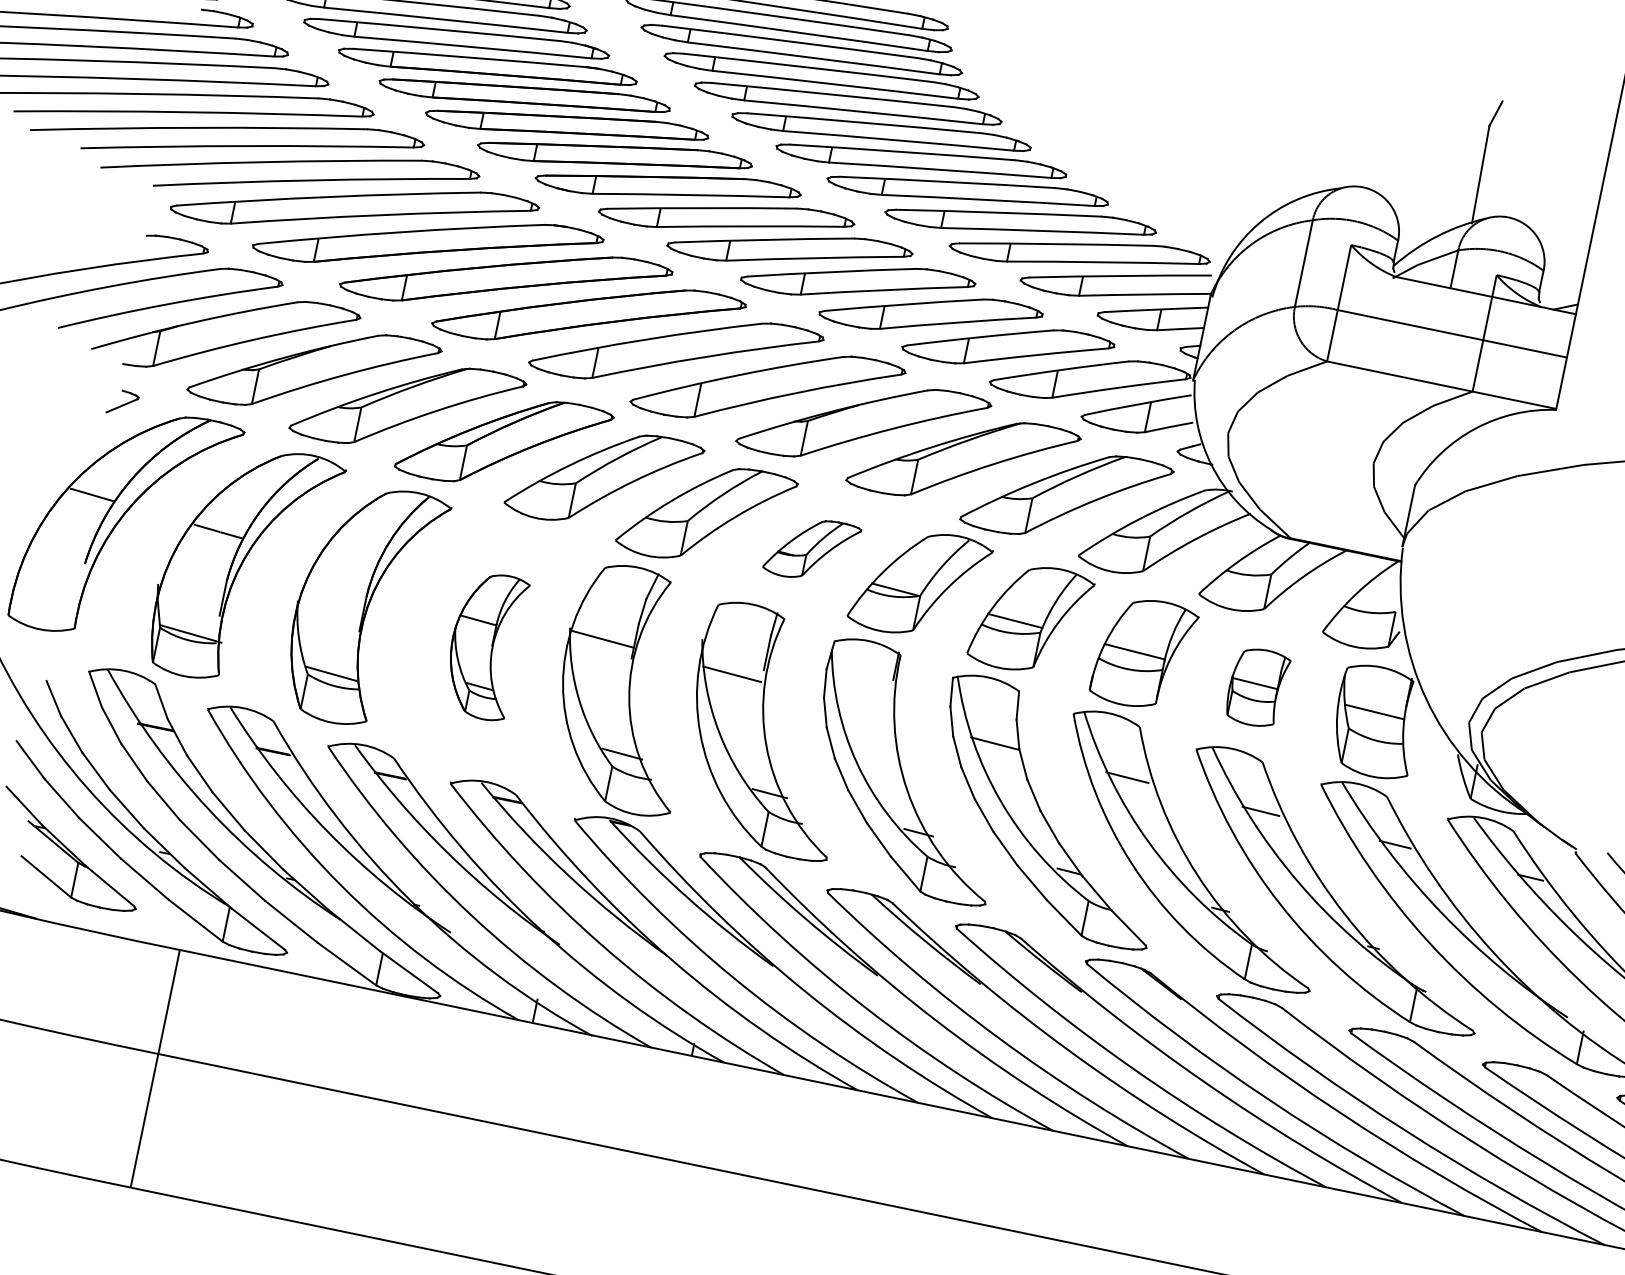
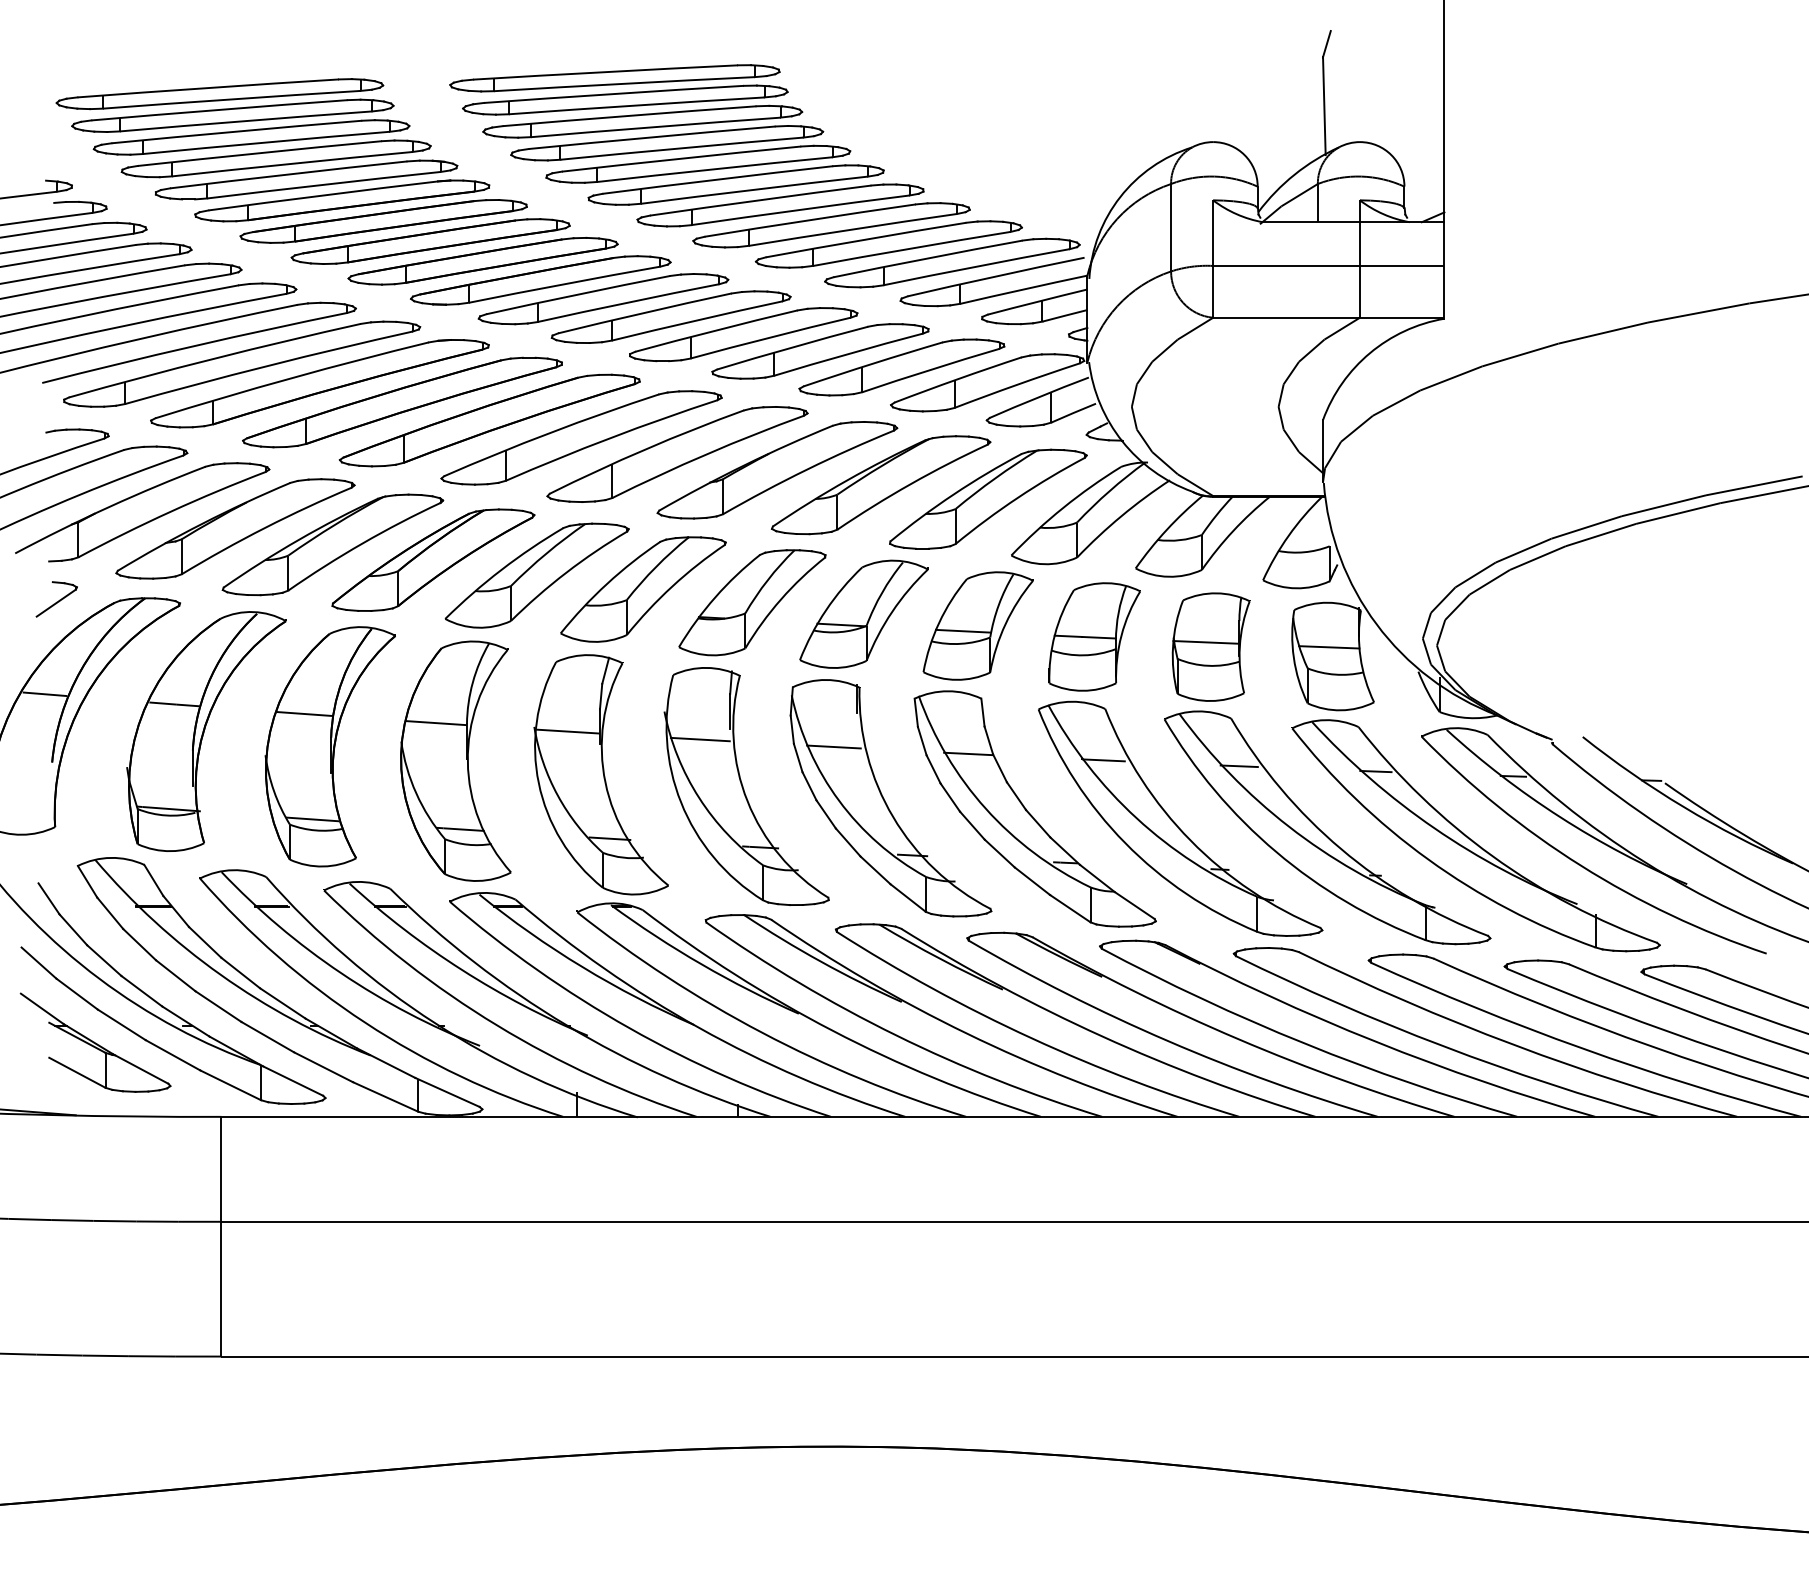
part: (122, 403) -> (56, 599), size x1.43
part: (812, 549) -> (752, 602), size x1.67
line: (344, 568) -> (304, 714), added
part: (485, 644) -> (455, 760), size x1.67
part: (1256, 686) -> (1210, 646), size x1.43
line: (862, 708) -> (833, 746), added

